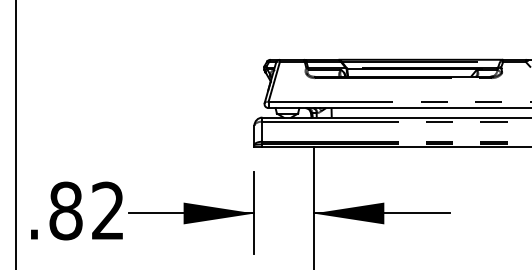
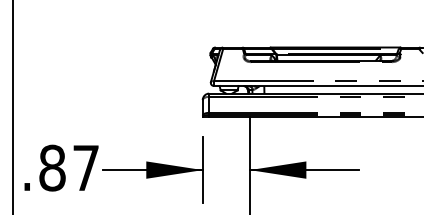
text: (107, 210) -> (85, 167), .82 -> .87

